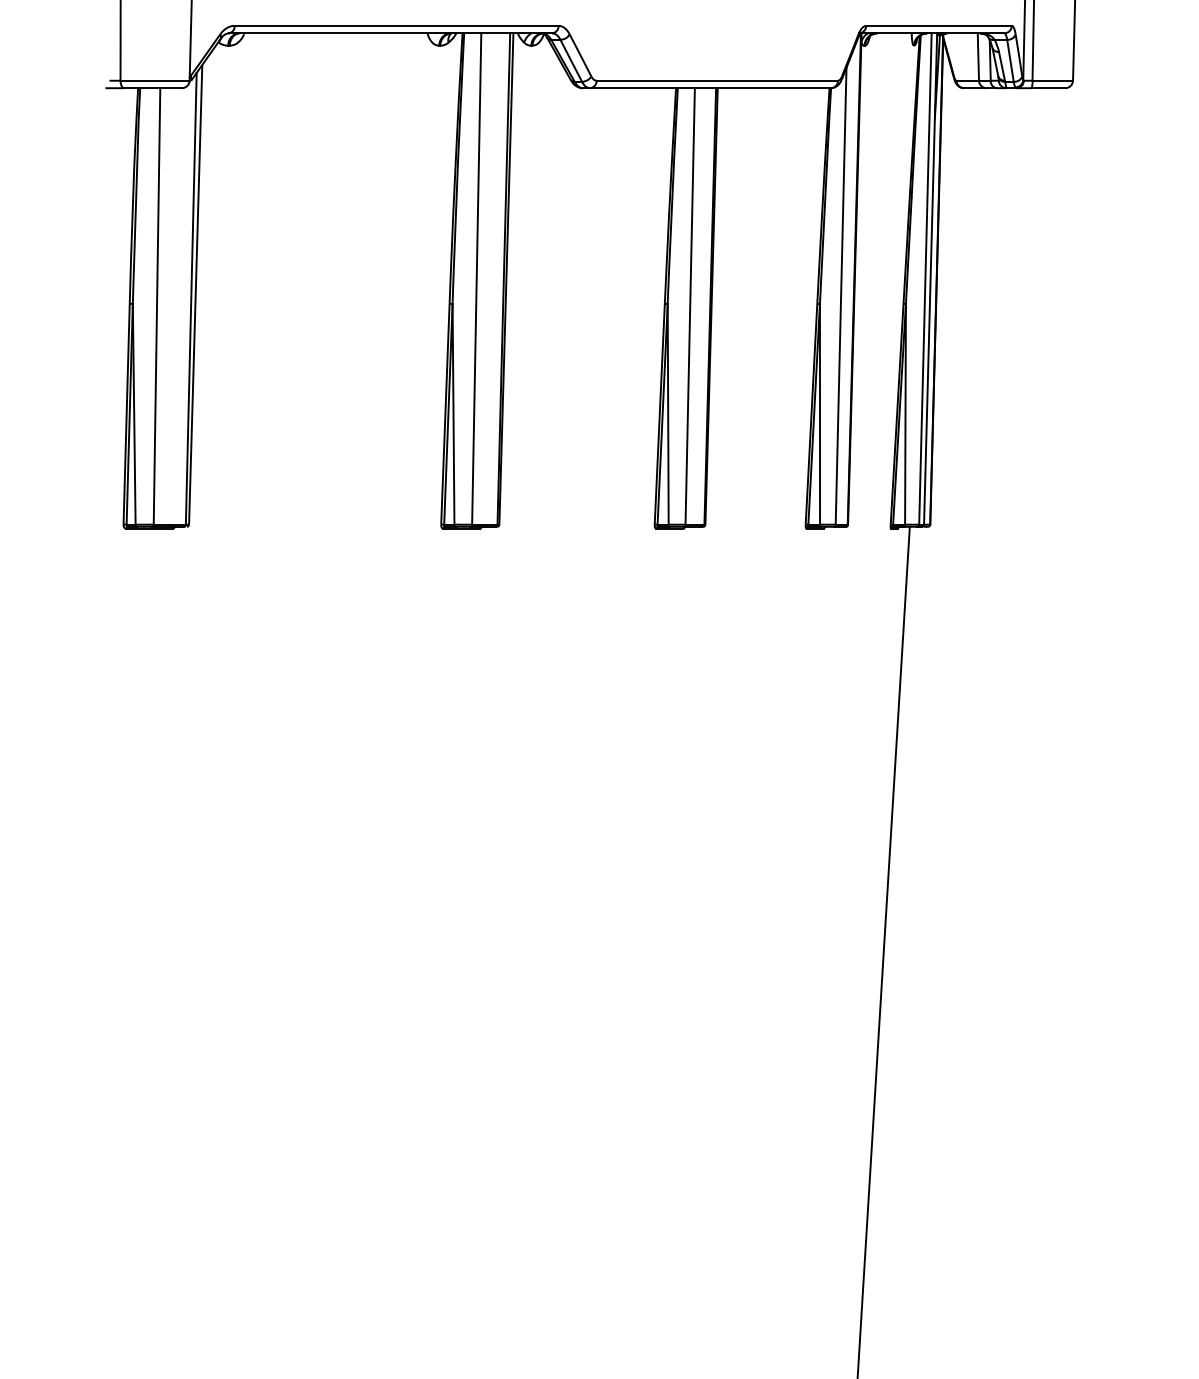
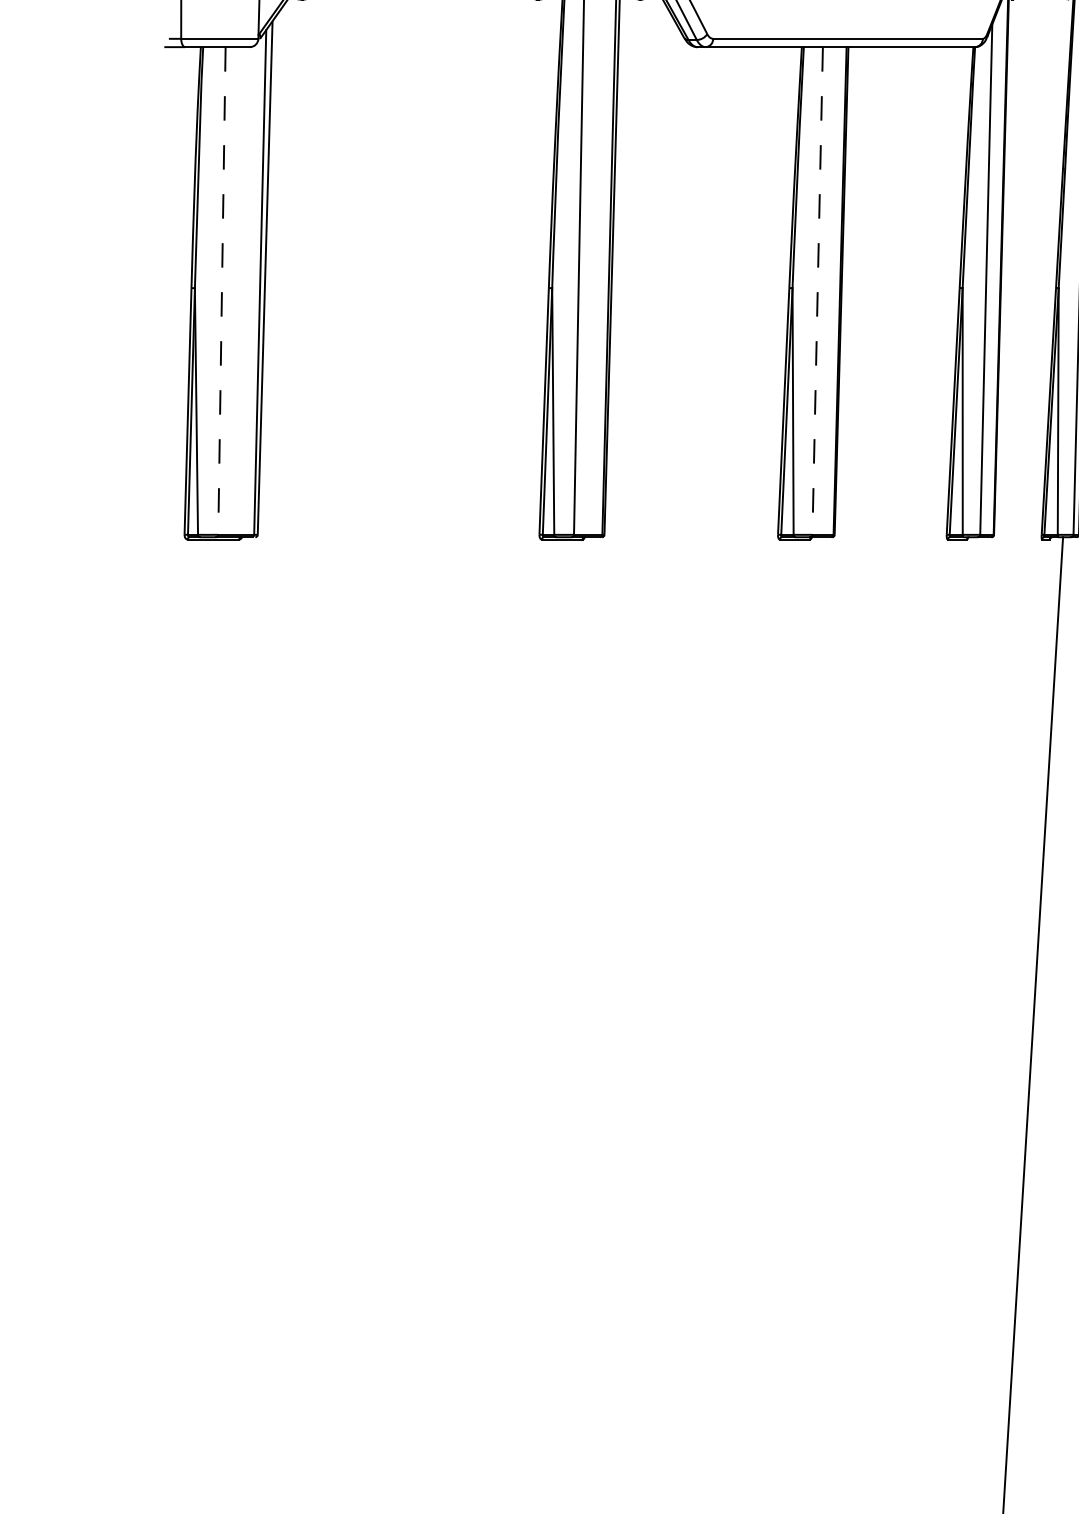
line: (157, 306) -> (222, 291), solid -> dashed
line: (690, 306) -> (818, 291), solid -> dashed

